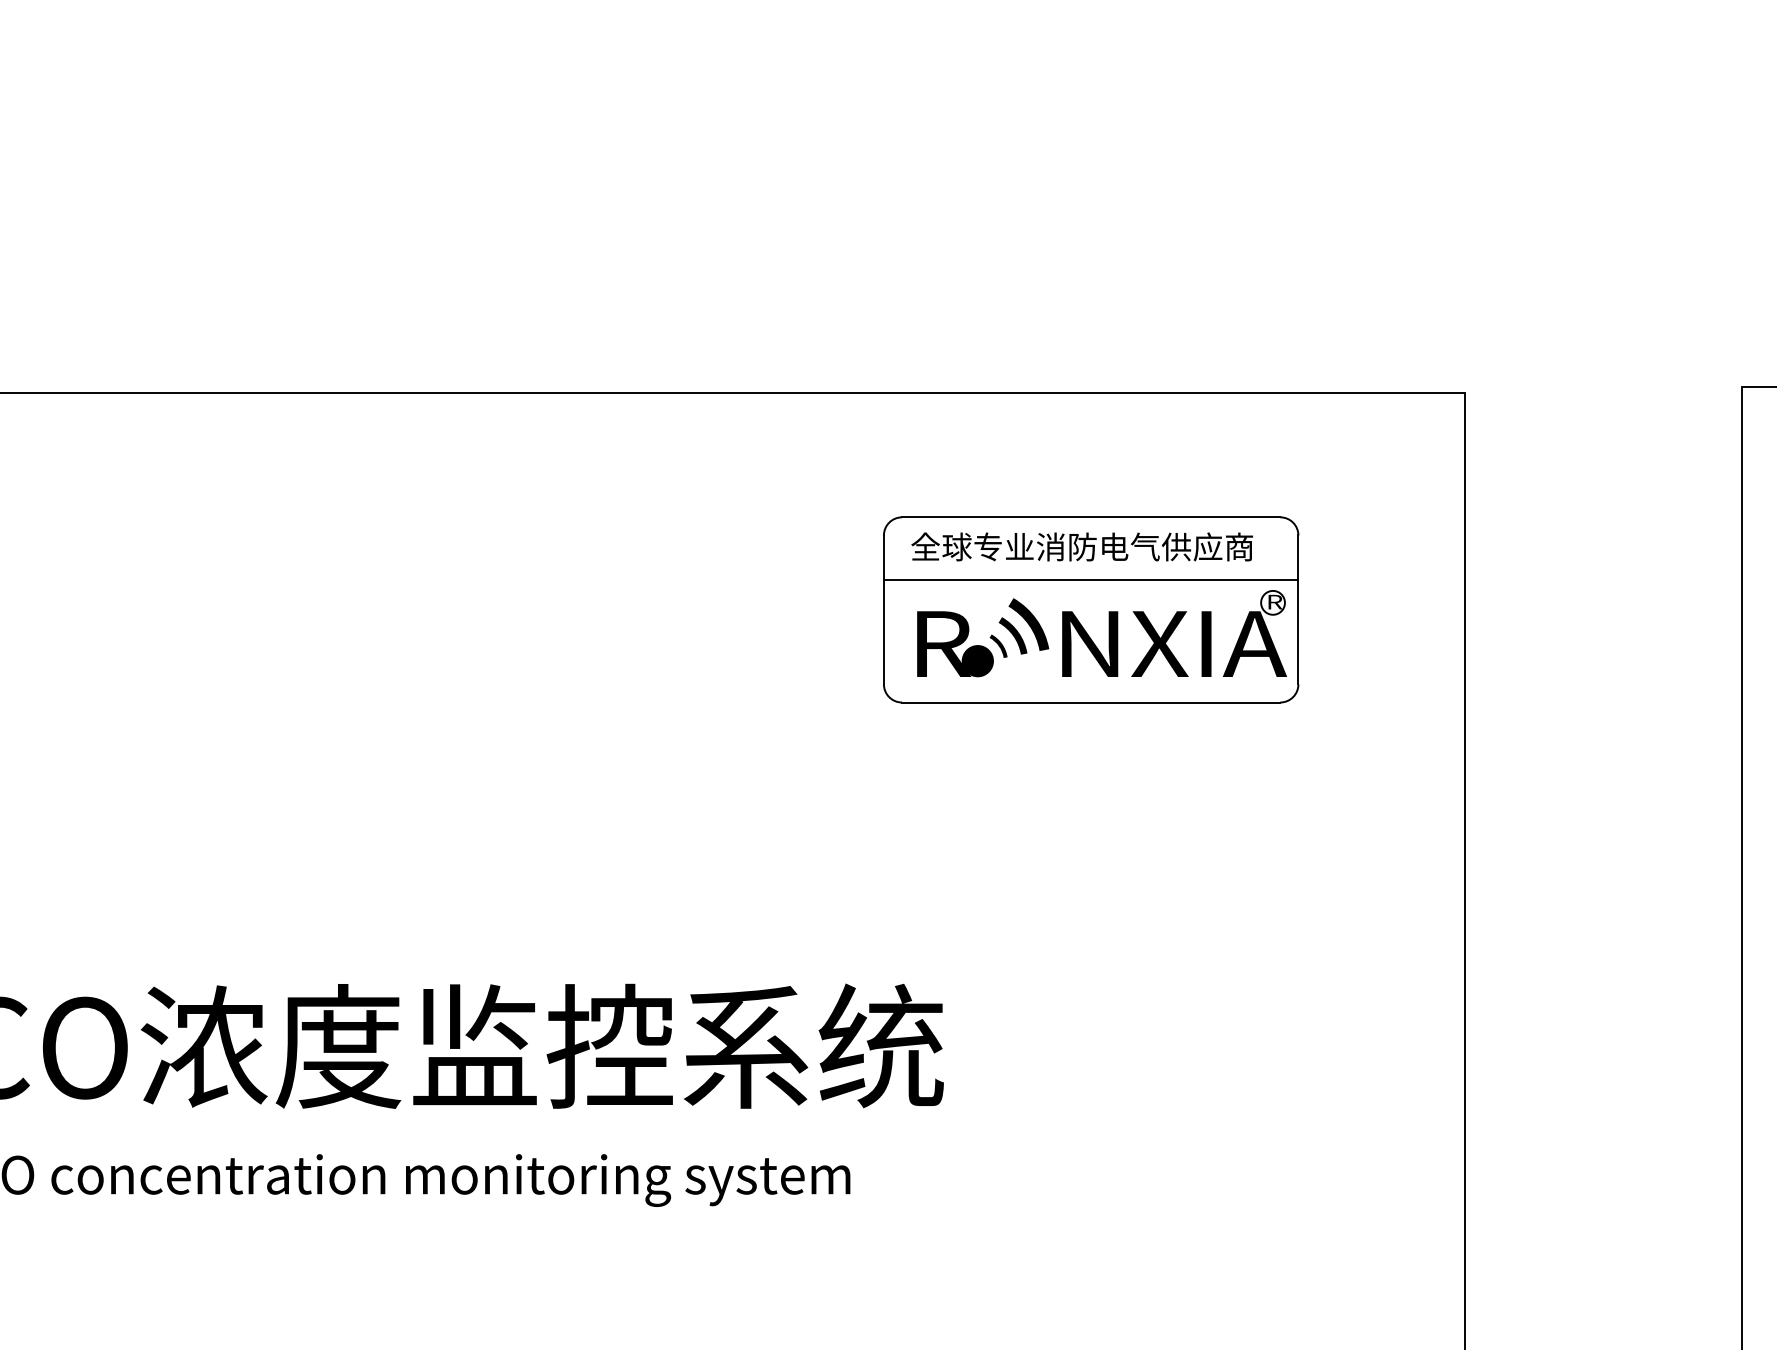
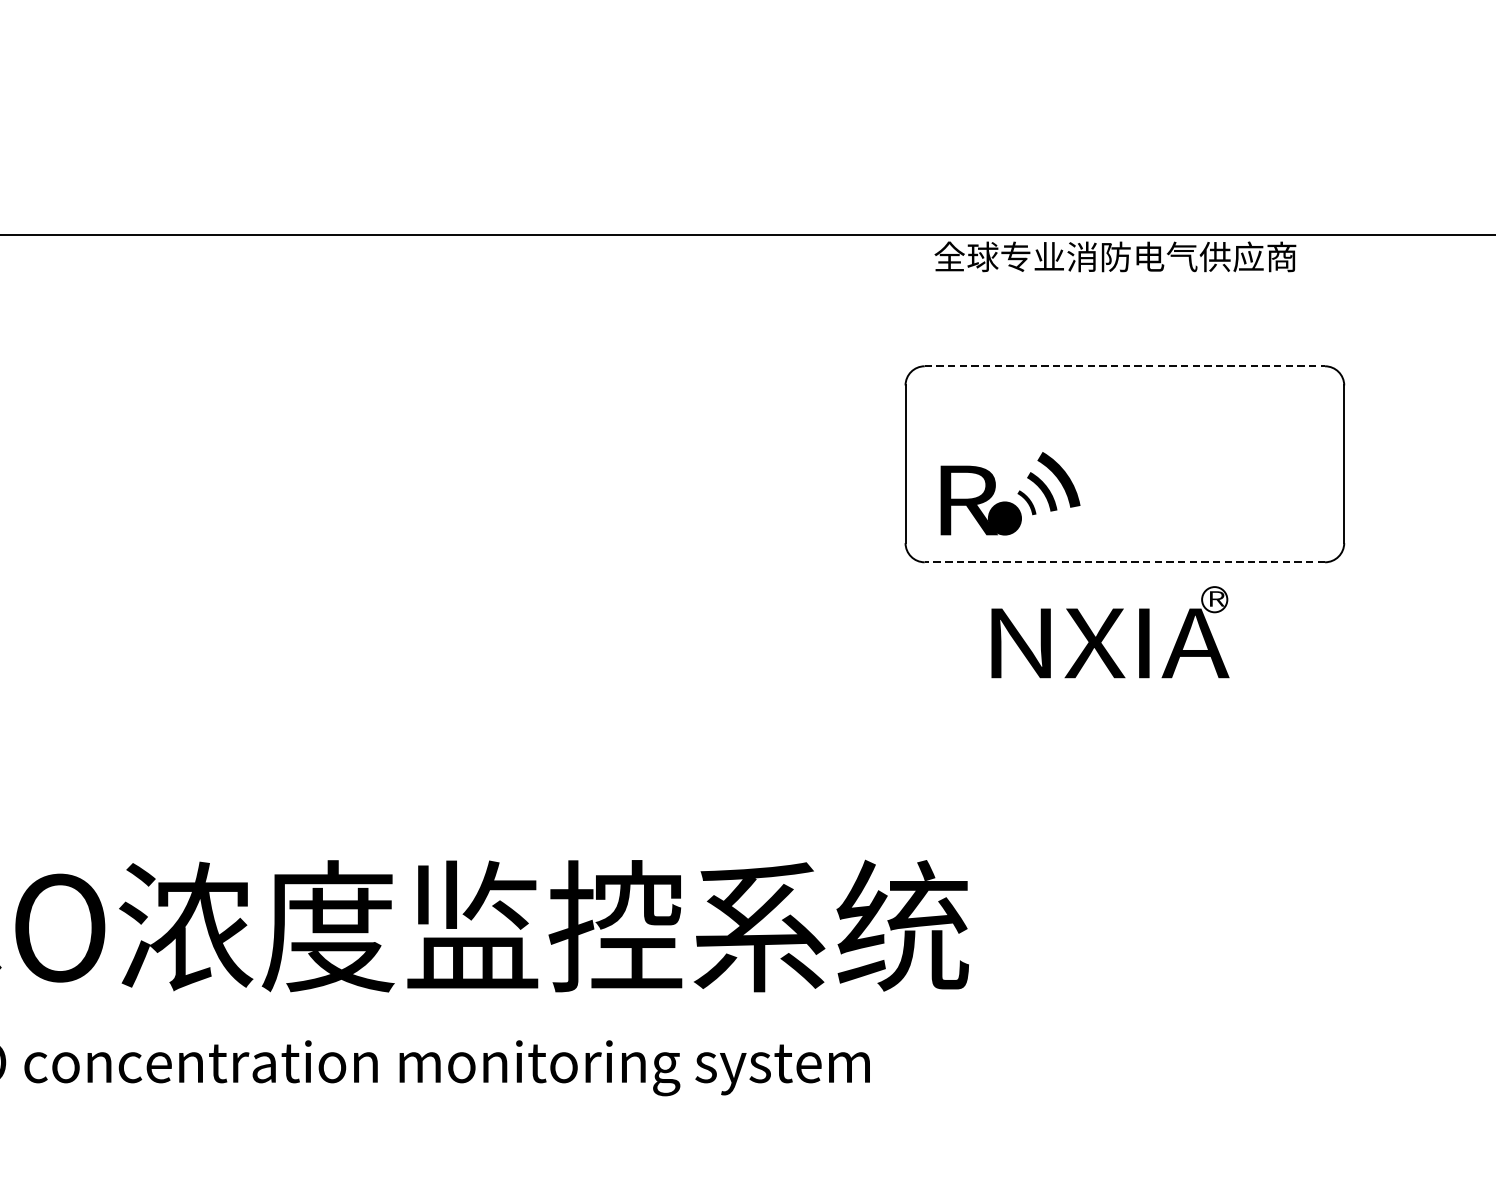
line: (1091, 517) -> (1125, 366), solid -> dashed
text: (1081, 546) -> (1114, 256), moved
line: (1090, 579) -> (1124, 432), removed
part: (1174, 633) -> (1110, 632), moved
line: (1090, 702) -> (1124, 562), solid -> dashed

